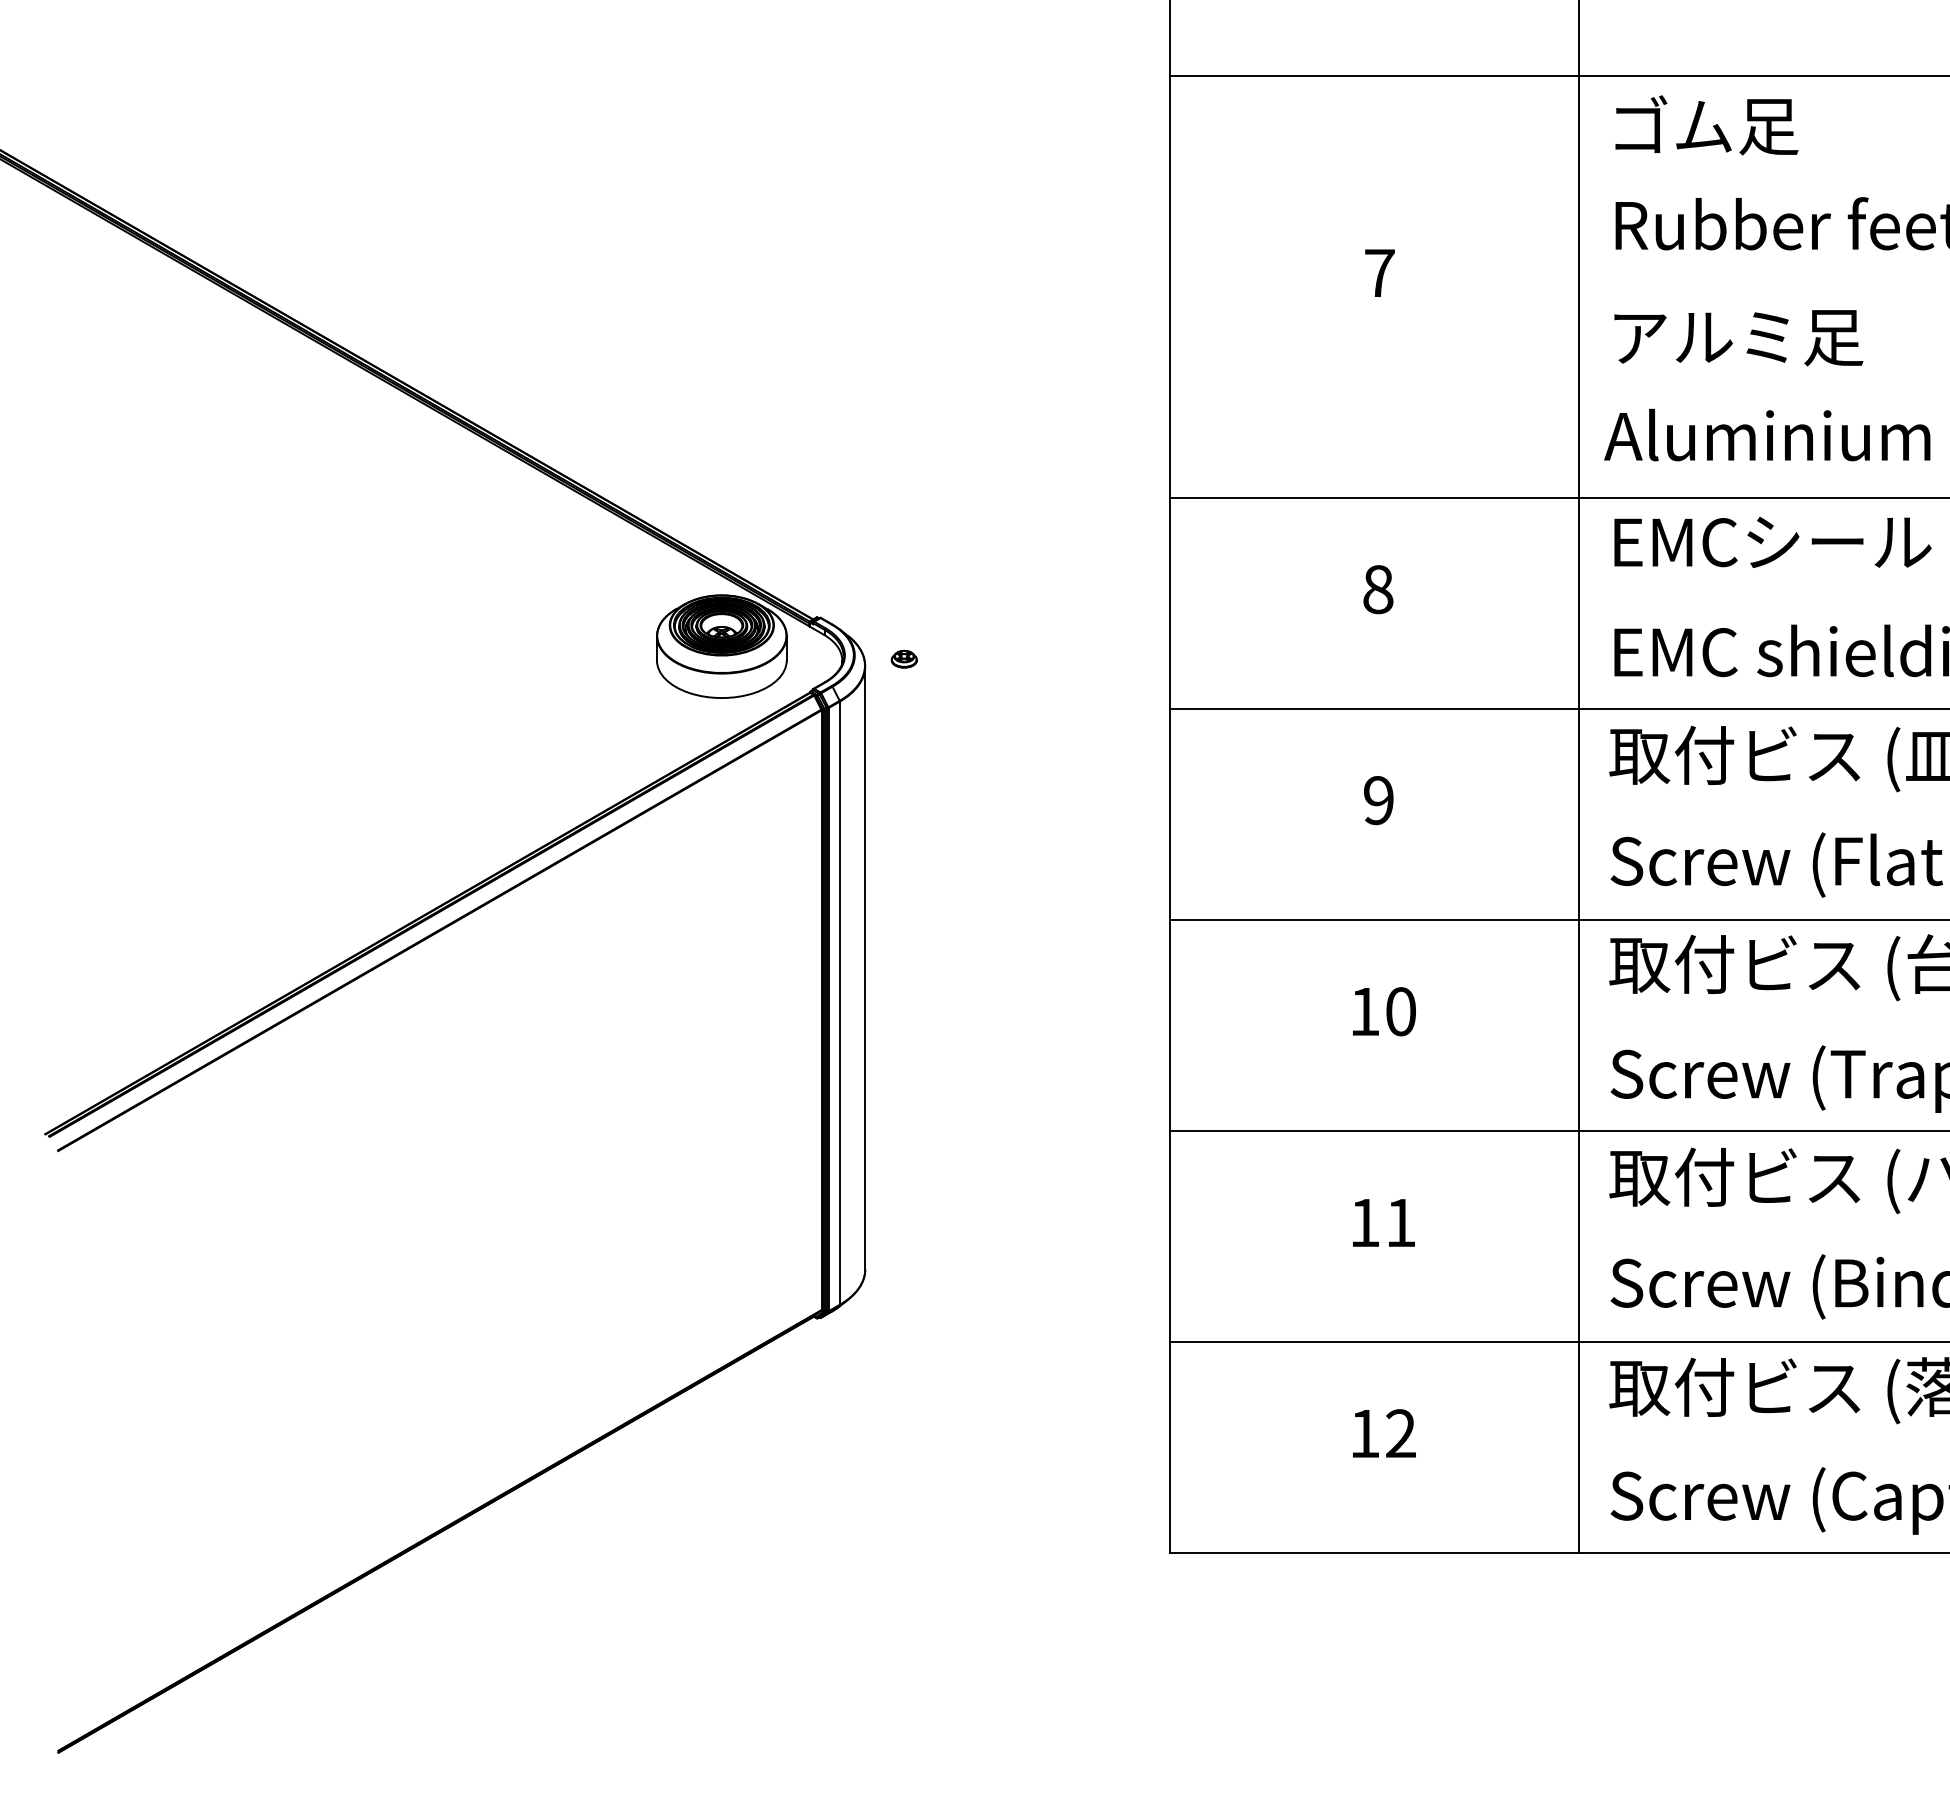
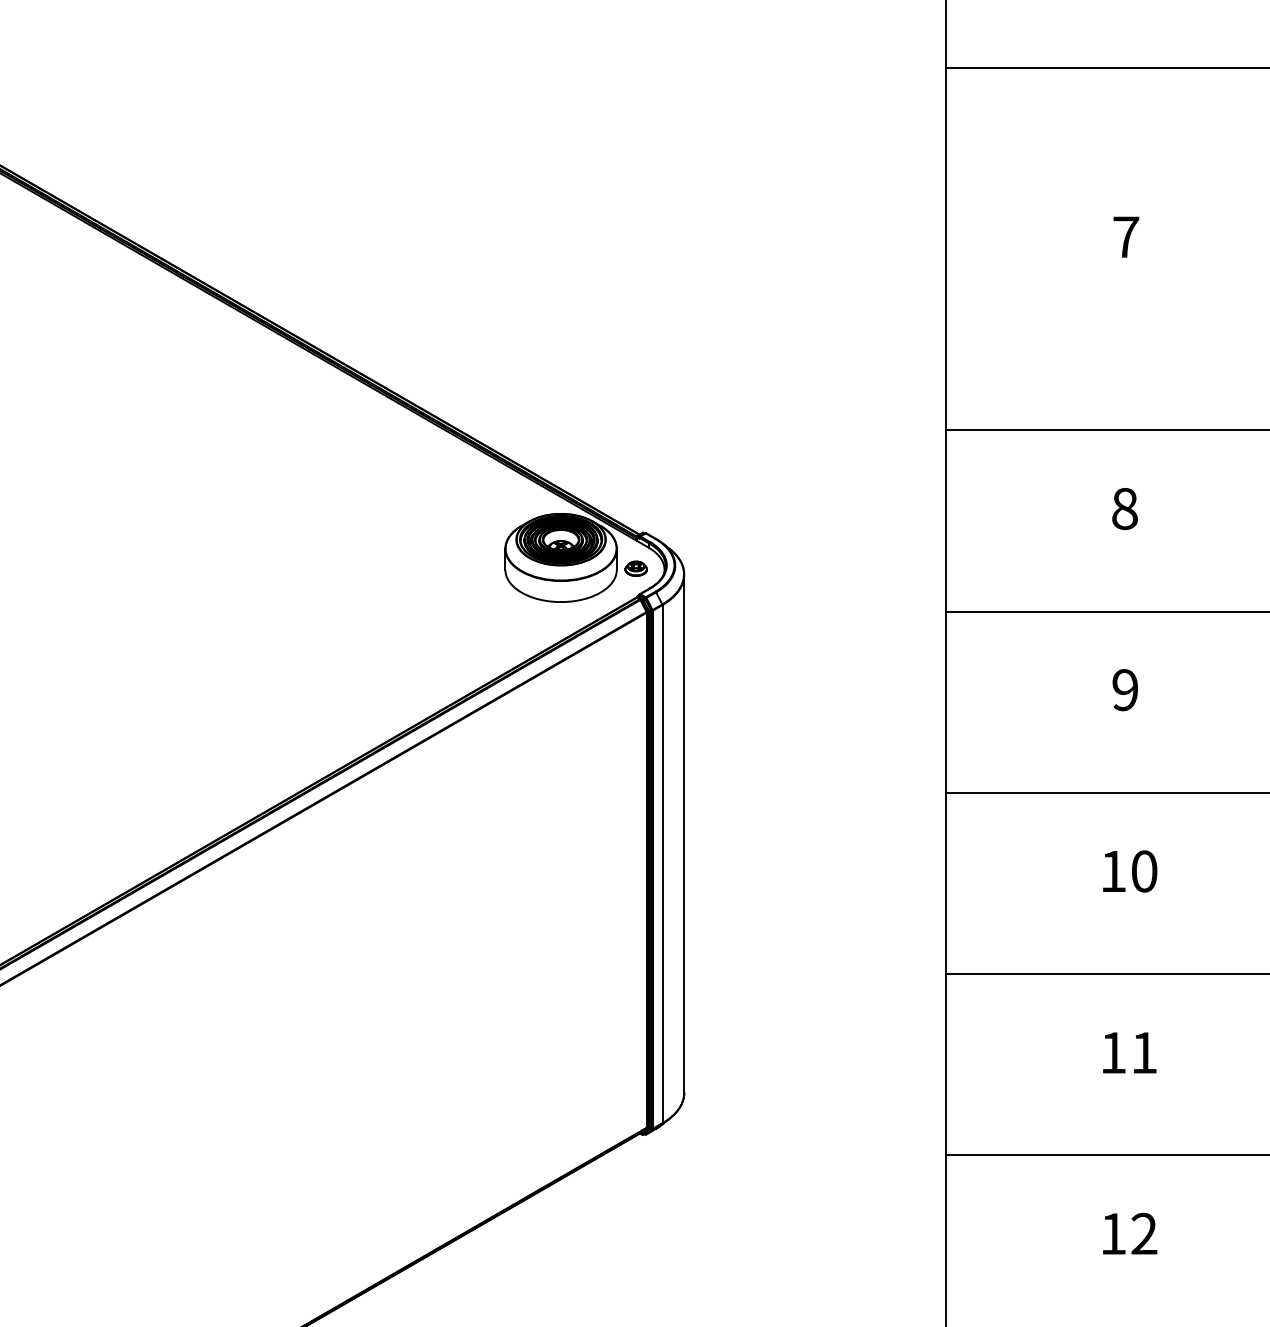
part: (903, 659) -> (635, 568), moved

